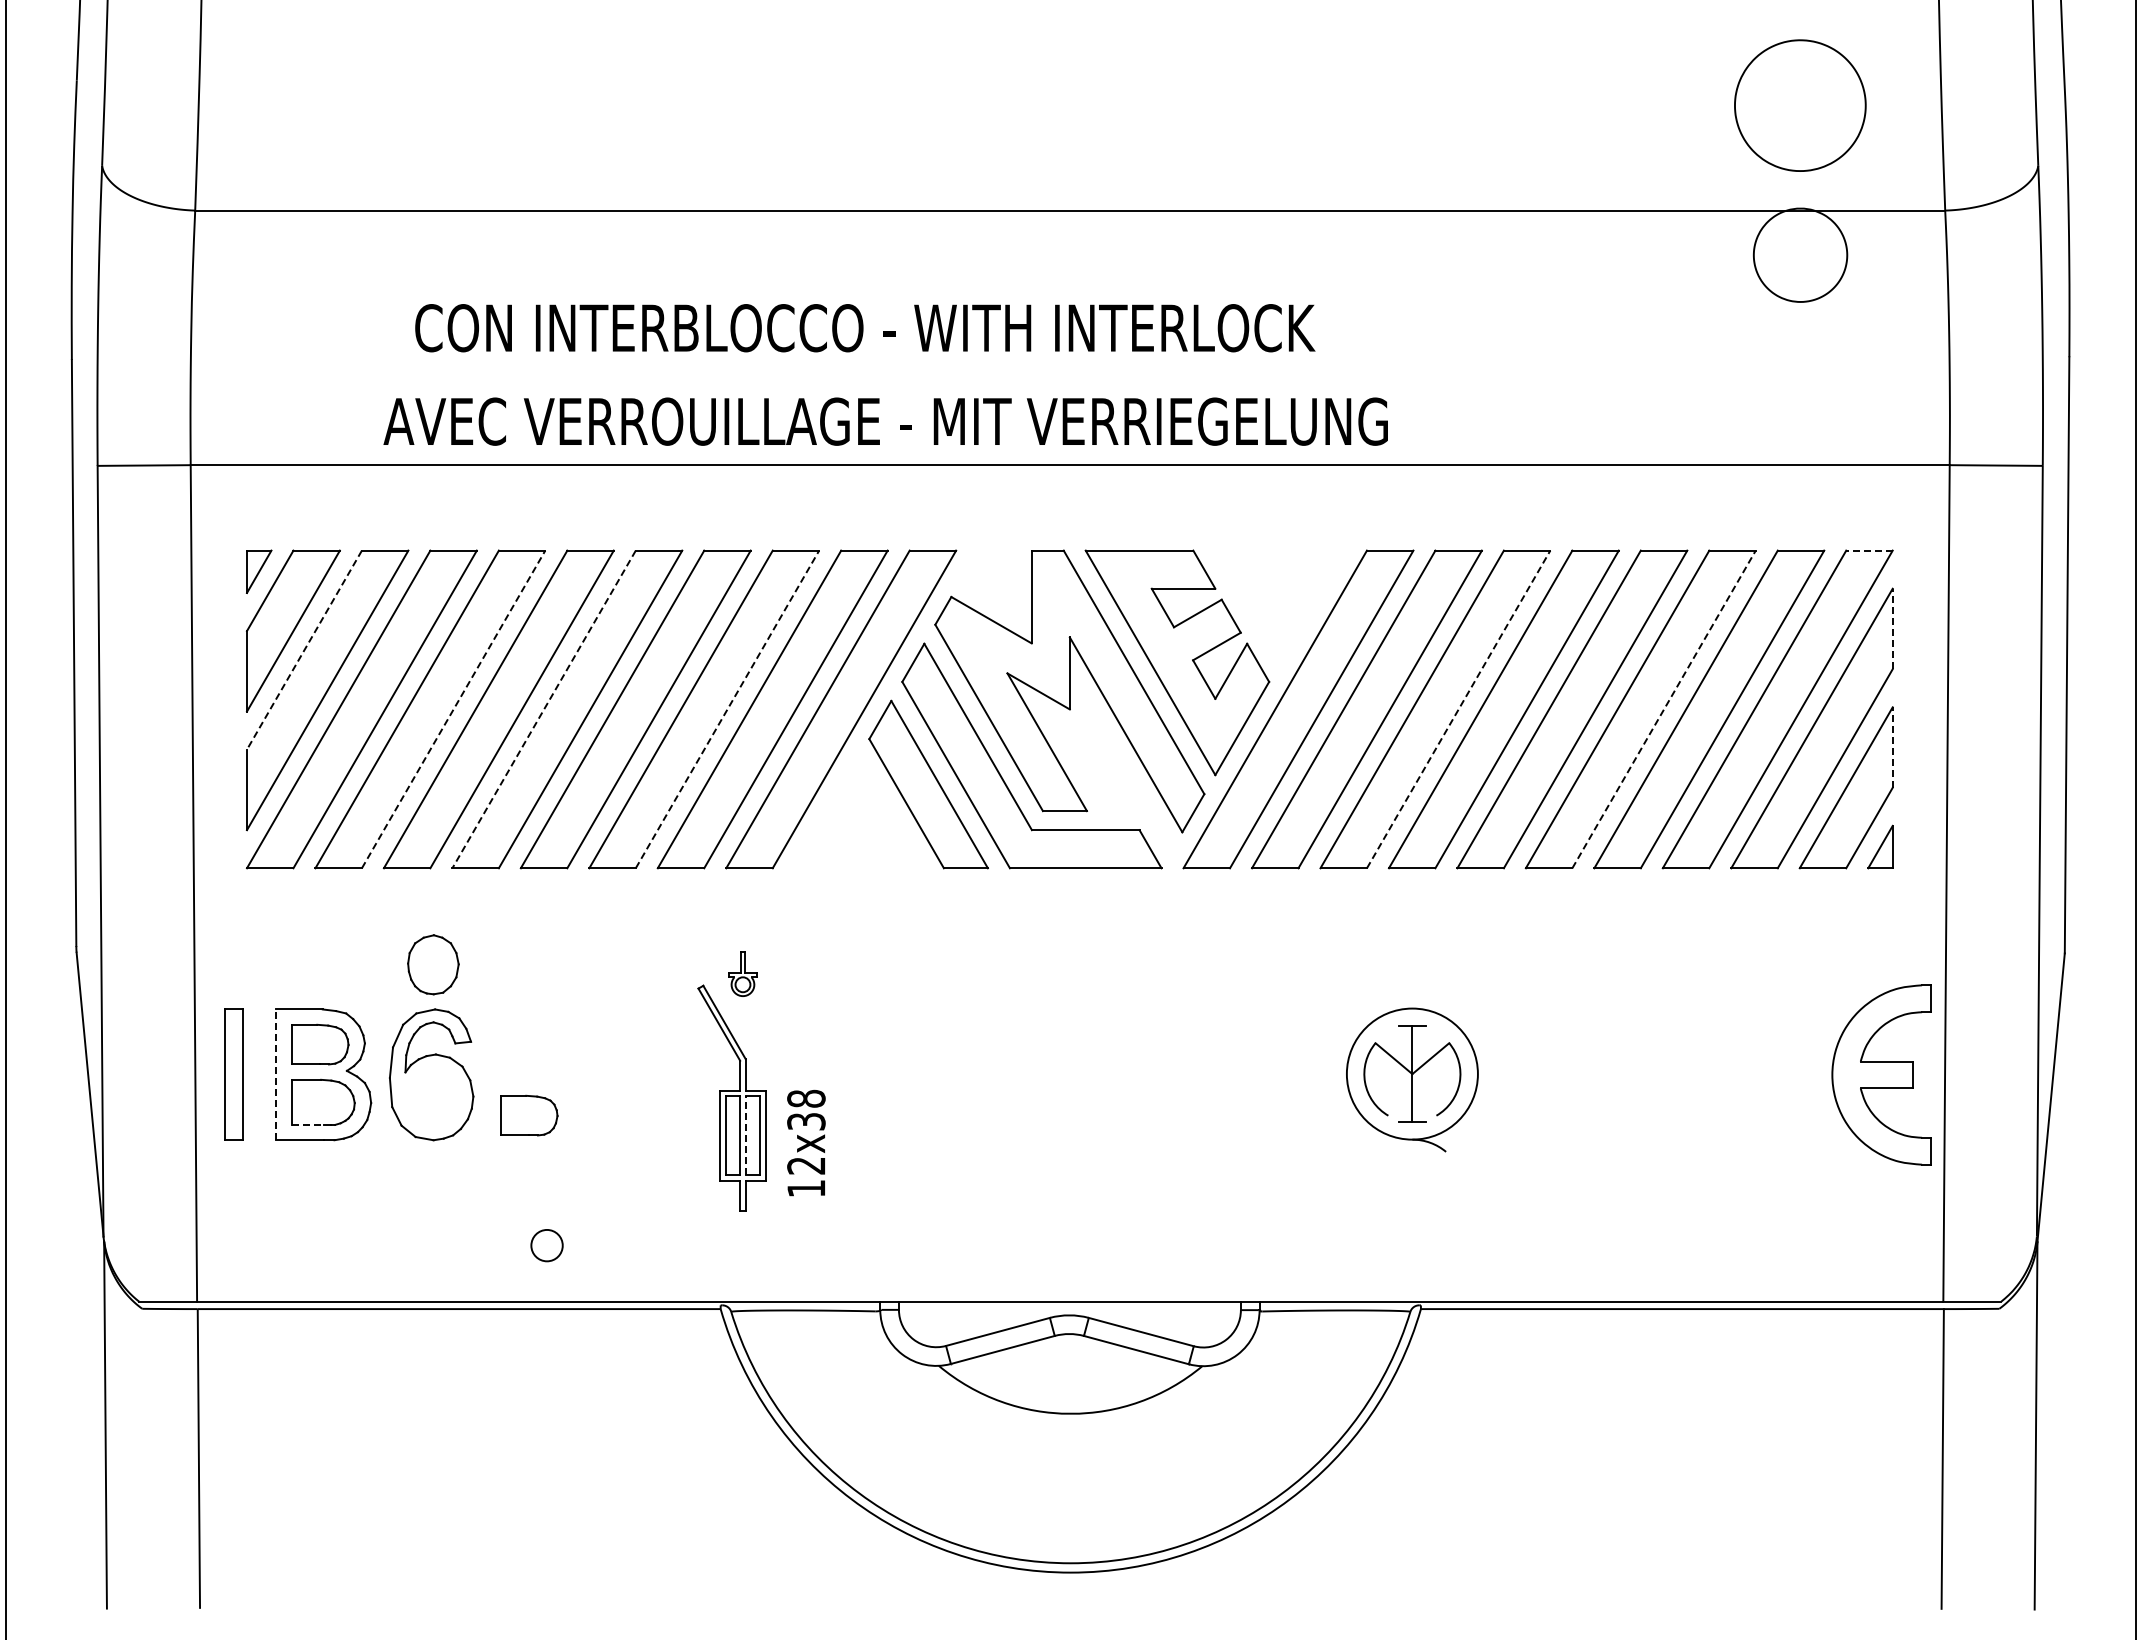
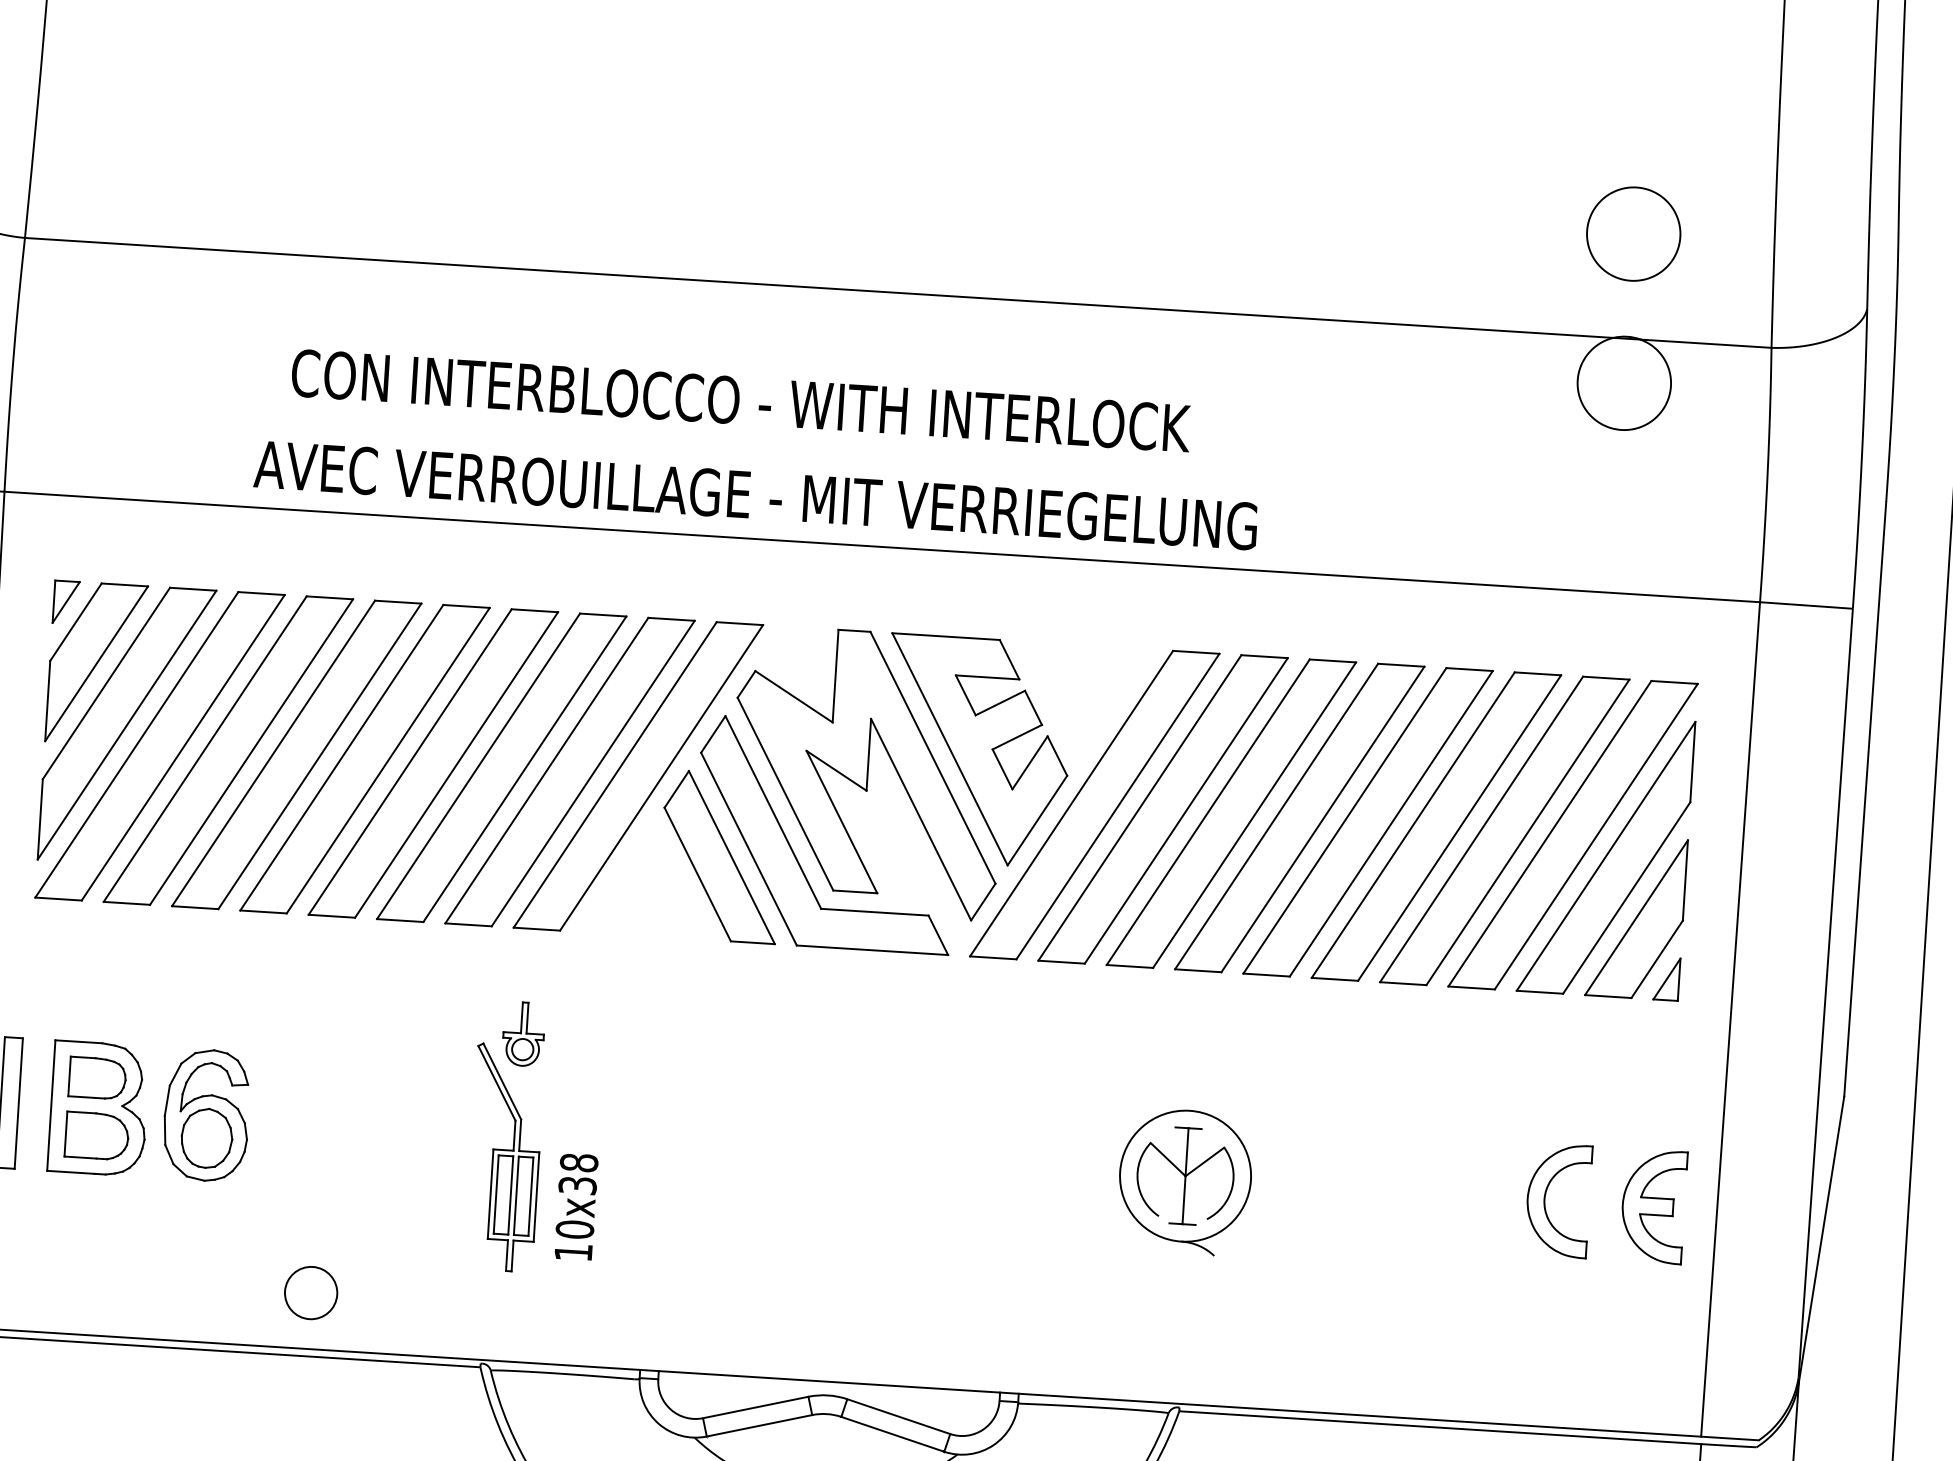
part: (1800, 105) -> (1633, 233), size x0.71
text: (885, 374) -> (758, 448), moved
line: (1868, 550) -> (1673, 682), dashed -> solid
line: (1892, 628) -> (1692, 761), dashed -> solid
line: (304, 650) -> (106, 683), dashed -> solid
line: (453, 709) -> (251, 752), dashed -> solid
line: (543, 709) -> (341, 757), dashed -> solid
line: (727, 709) -> (524, 769), dashed -> solid
line: (1458, 709) -> (1254, 815), dashed -> solid
line: (1664, 709) -> (1460, 828), dashed -> solid
line: (1892, 747) -> (1685, 880), dashed -> solid
part: (433, 964) -> (207, 1138), moved
part: (742, 973) -> (523, 1033), size x1.43
part: (1773, 1072) -> (1546, 1197), added
line: (275, 1074) -> (50, 1105), dashed -> solid
part: (1880, 1074) -> (1652, 1205), size x0.62
part: (529, 1115) -> (301, 1162), removed
line: (308, 1124) -> (80, 1157), dashed -> solid
line: (745, 1135) -> (516, 1195), dashed -> solid
text: (806, 1165) -> (575, 1229), 12x38 -> 10x38
circle: (546, 1245) -> (310, 1292), size x1.67

